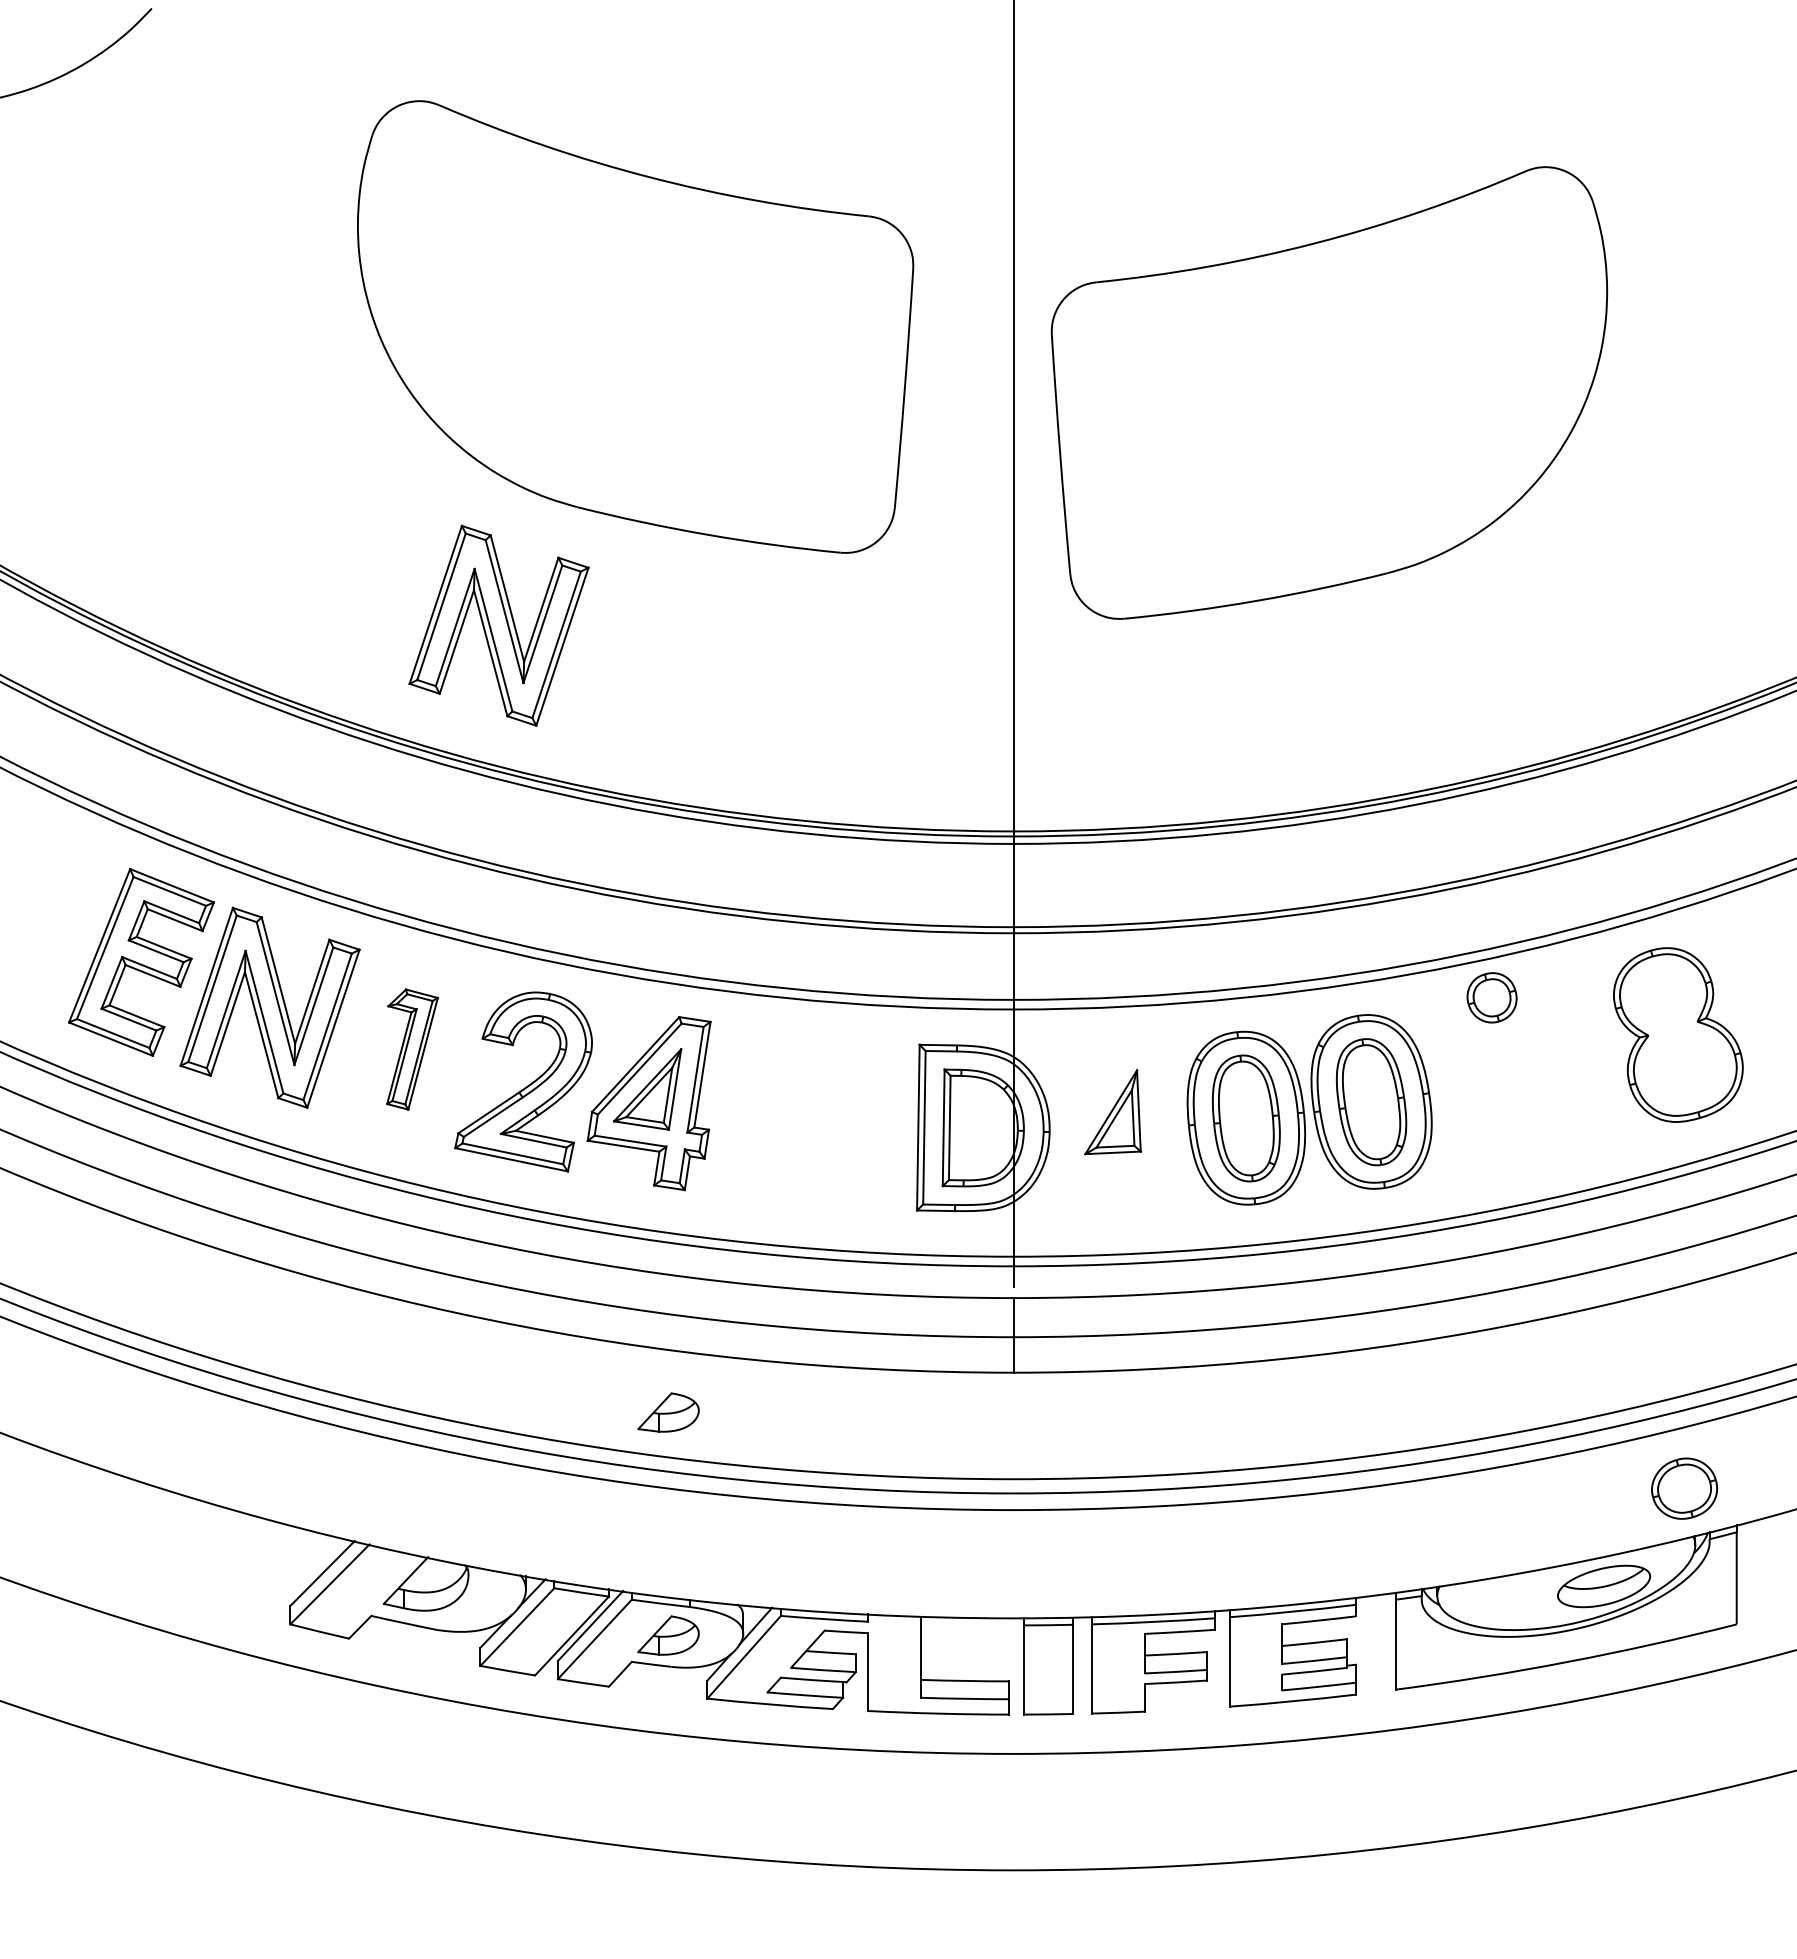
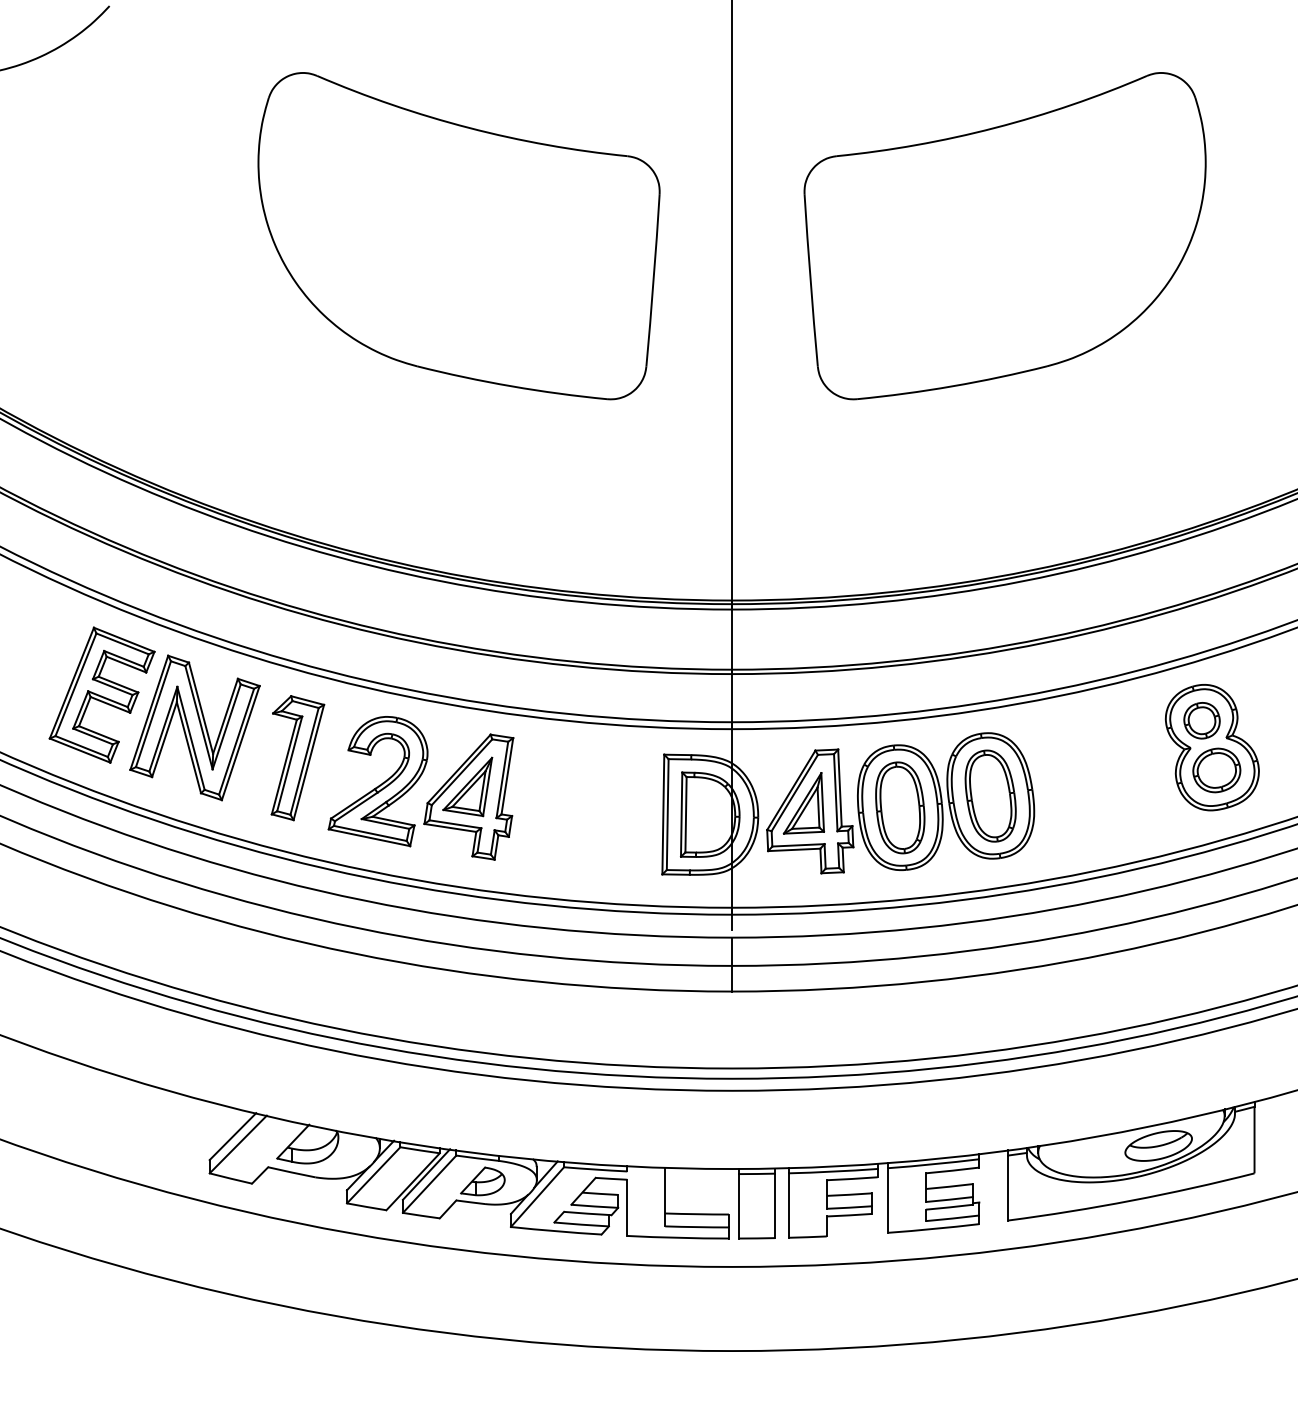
part: (1329, 392) -> (1005, 235), moved
part: (498, 625) -> (360, 451), removed
part: (1491, 997) -> (1201, 720), moved
part: (412, 1049) -> (297, 758), size x1.43
part: (1121, 1122) -> (810, 810), added
part: (668, 1412) -> (482, 1020), removed
part: (1684, 1488) -> (1216, 770), moved

